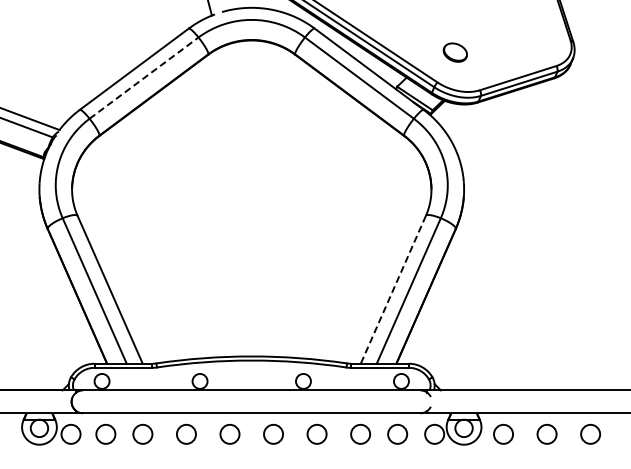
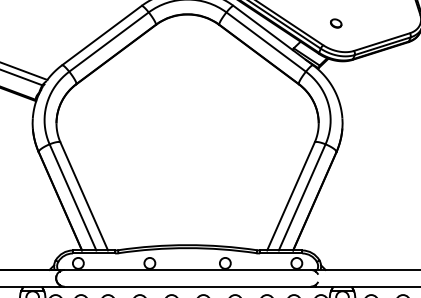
part: (455, 52) -> (336, 23), size x0.62
line: (144, 78) -> (109, 42), dashed -> solid
line: (393, 289) -> (291, 196), dashed -> solid

